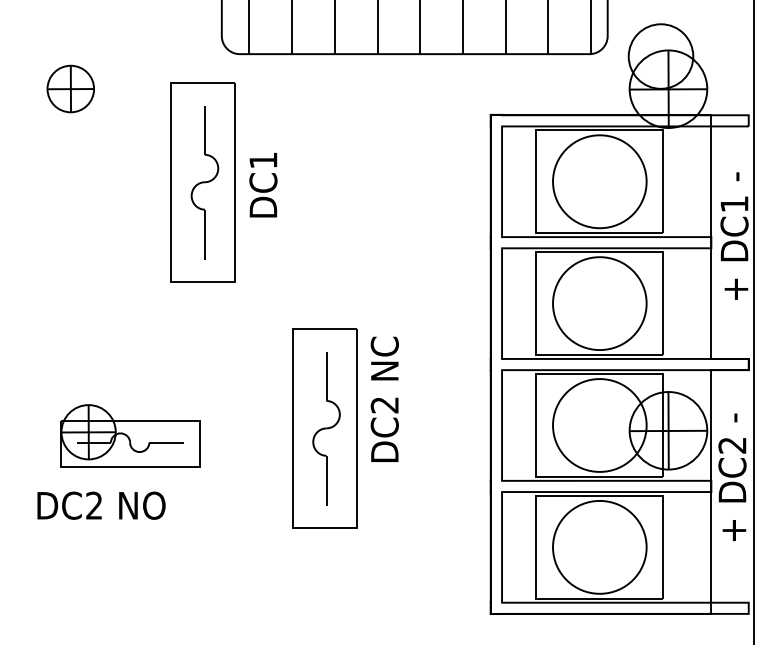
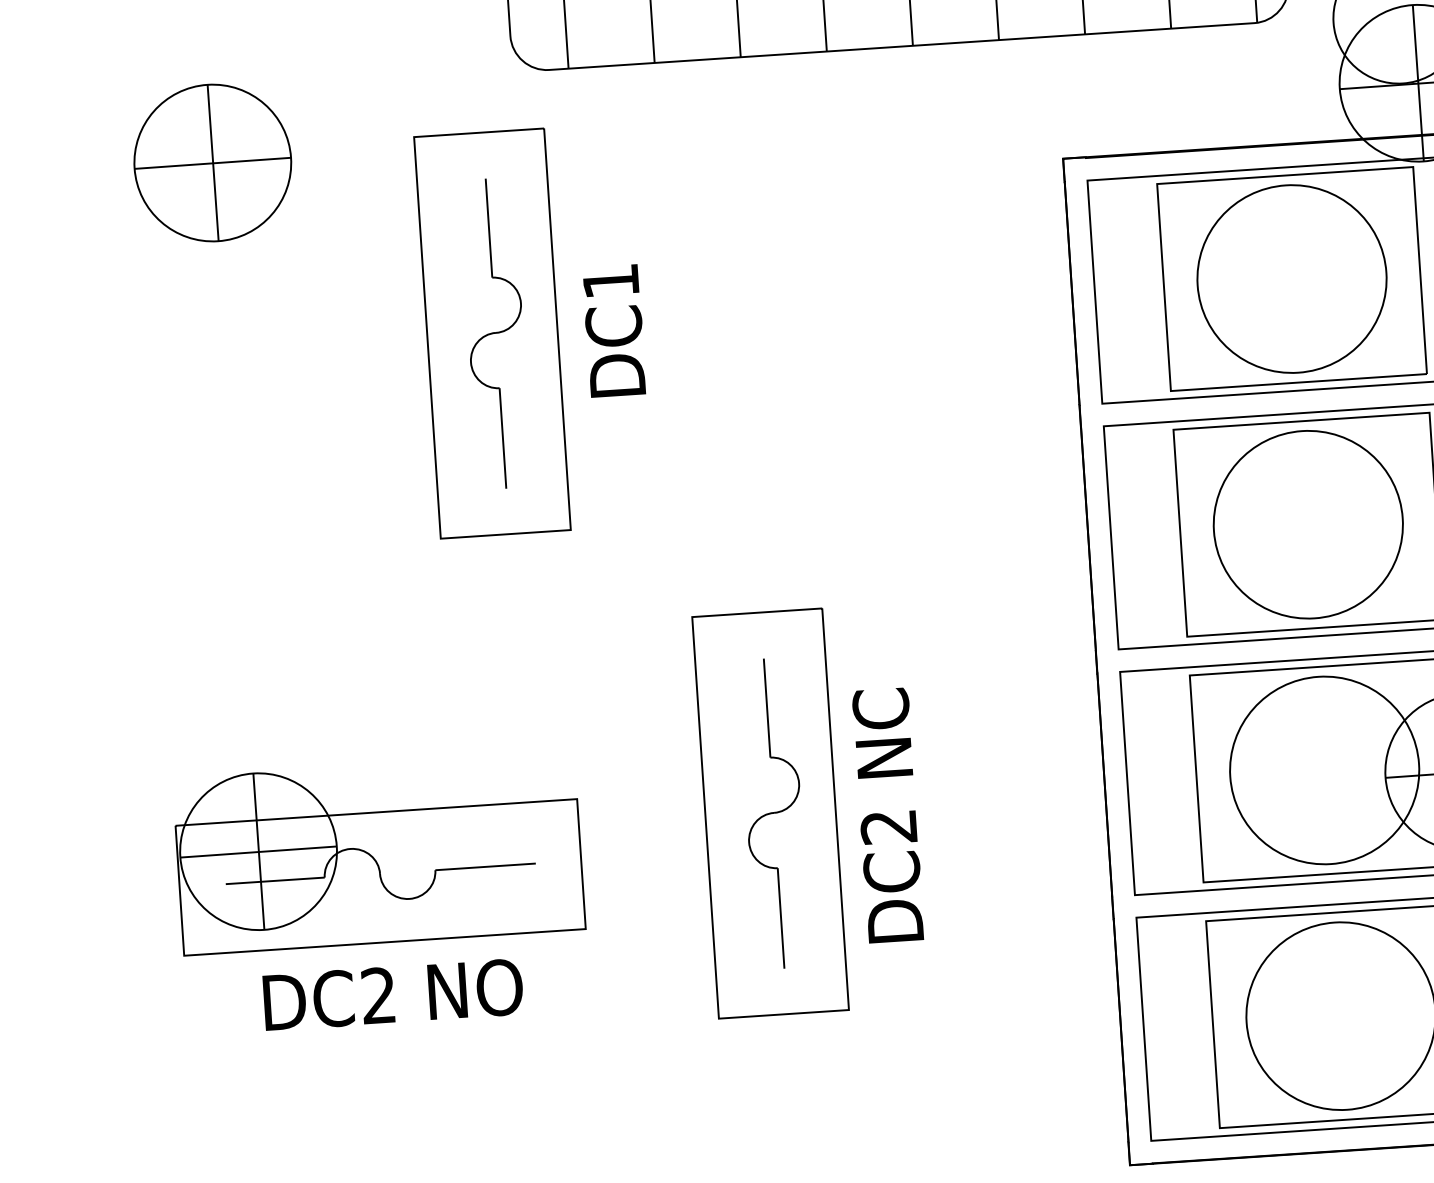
part: (70, 88) -> (212, 161), size x1.67
text: (384, 398) -> (887, 813), moved
part: (130, 435) -> (379, 853), size x1.43
text: (101, 505) -> (393, 994), moved

